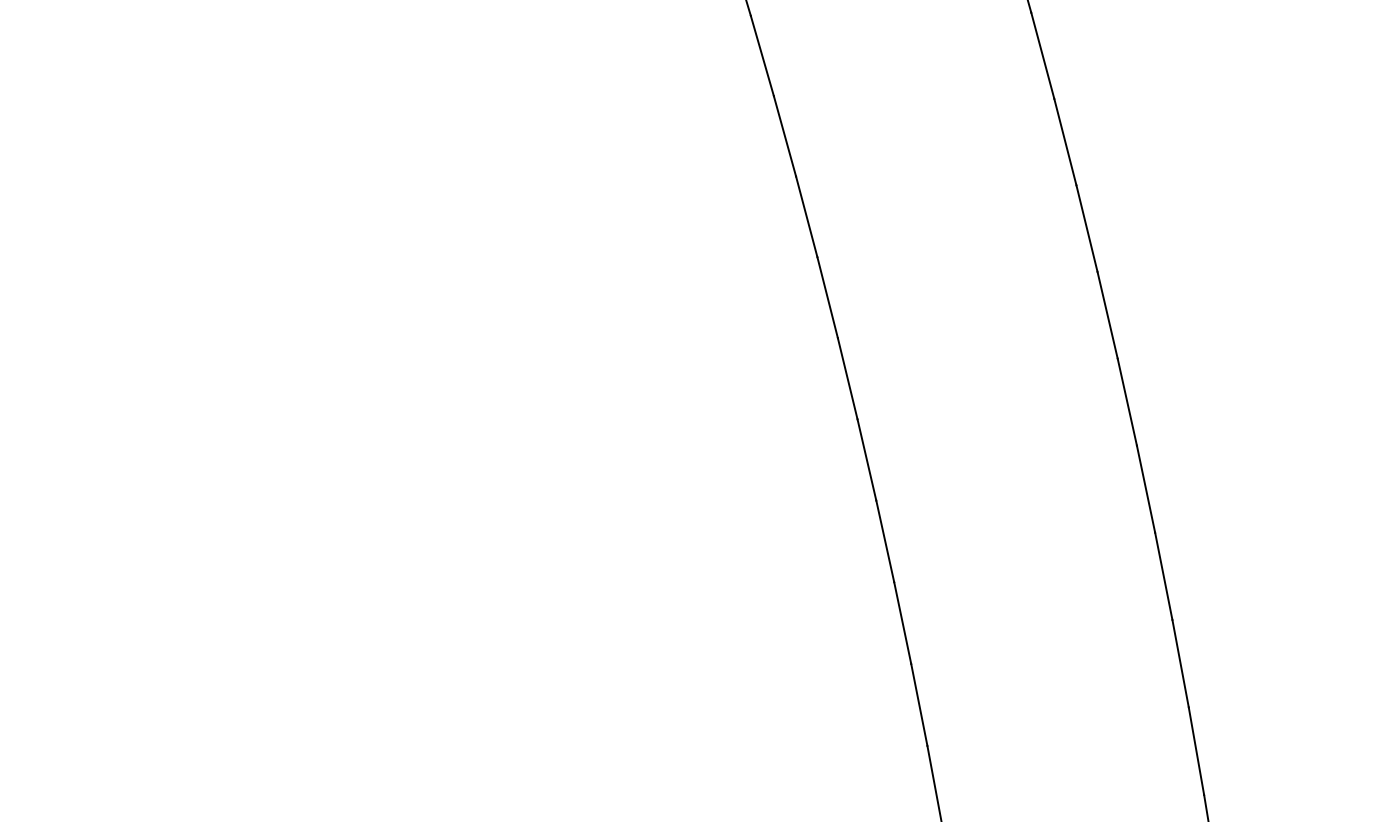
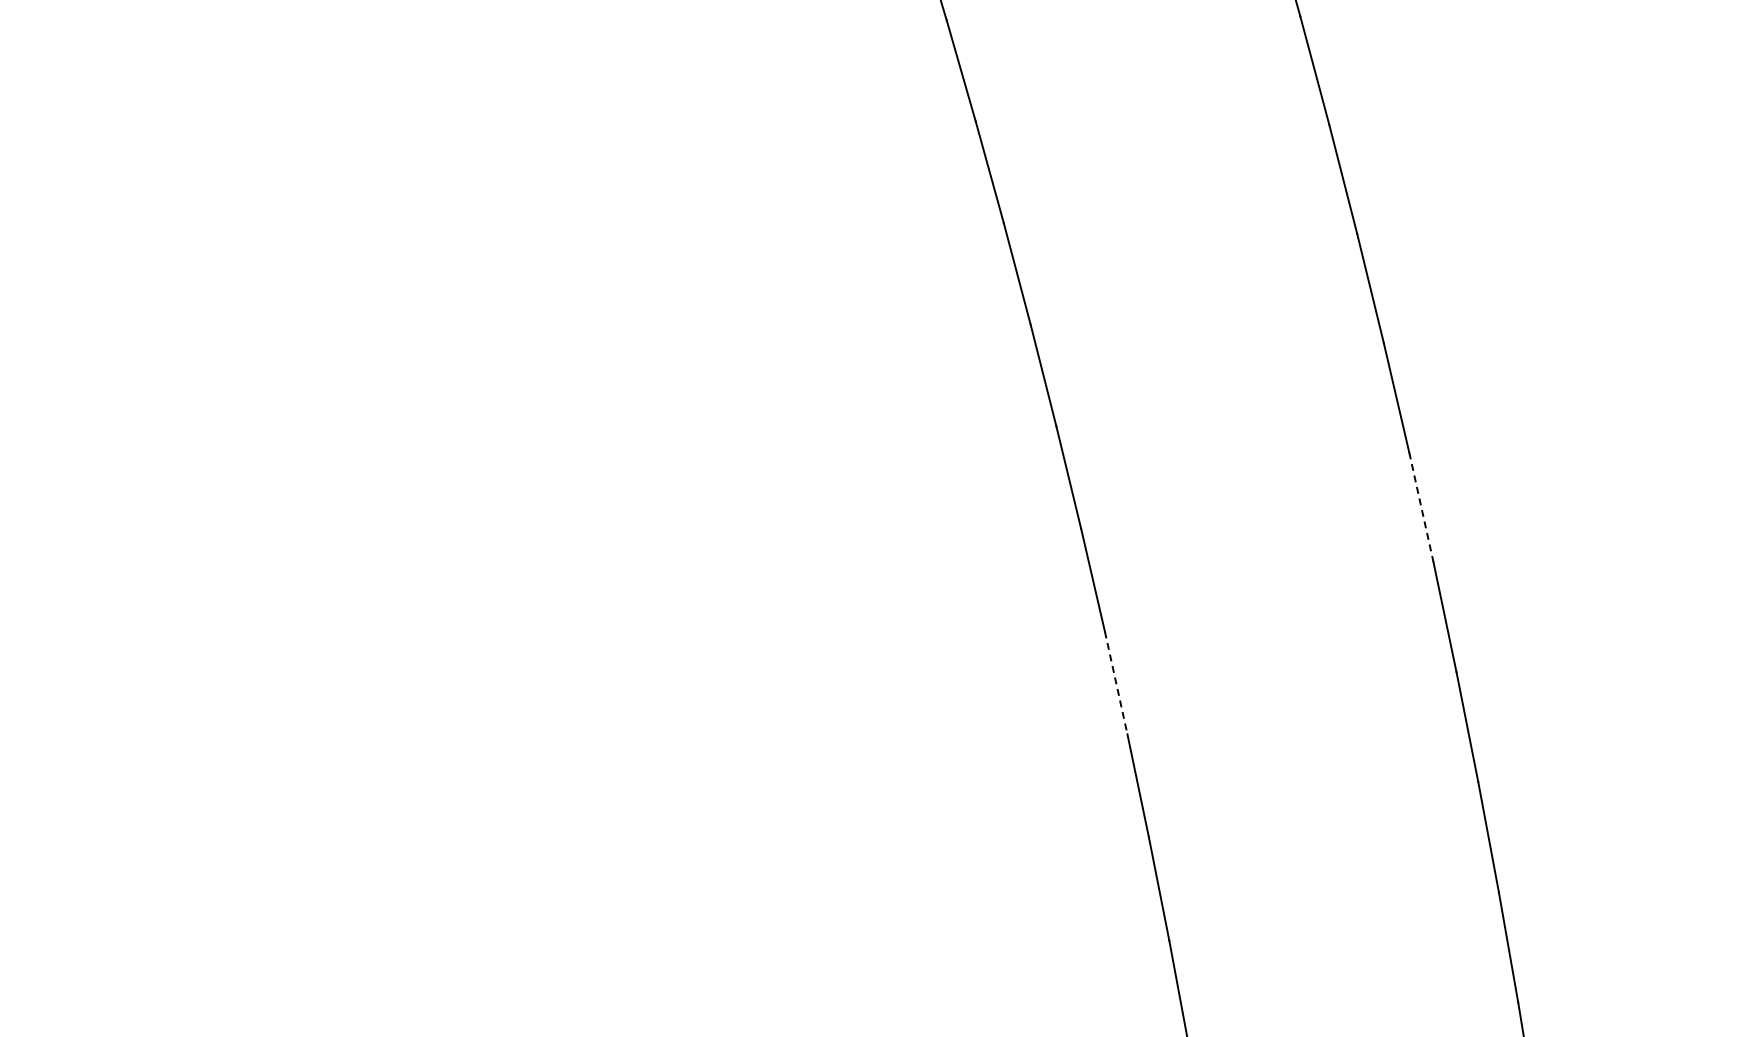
line: (1127, 402) -> (1421, 507), solid -> dashed
line: (885, 541) -> (1116, 682), solid -> dashed

